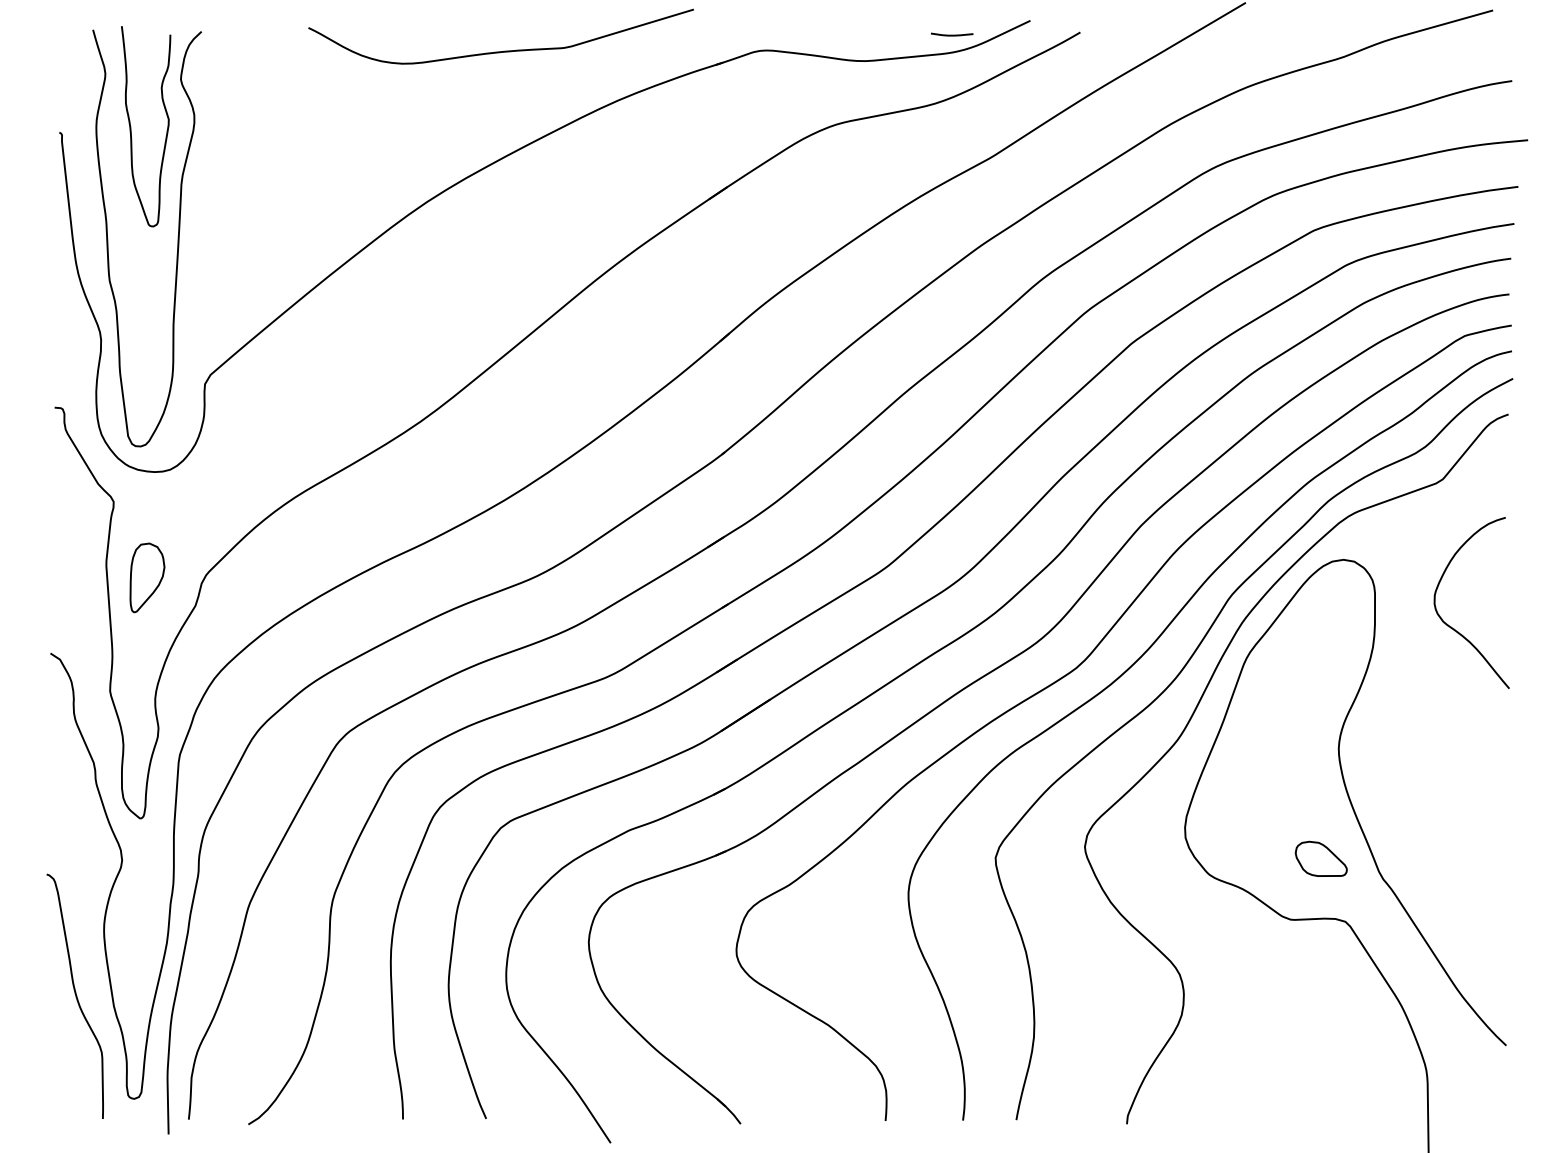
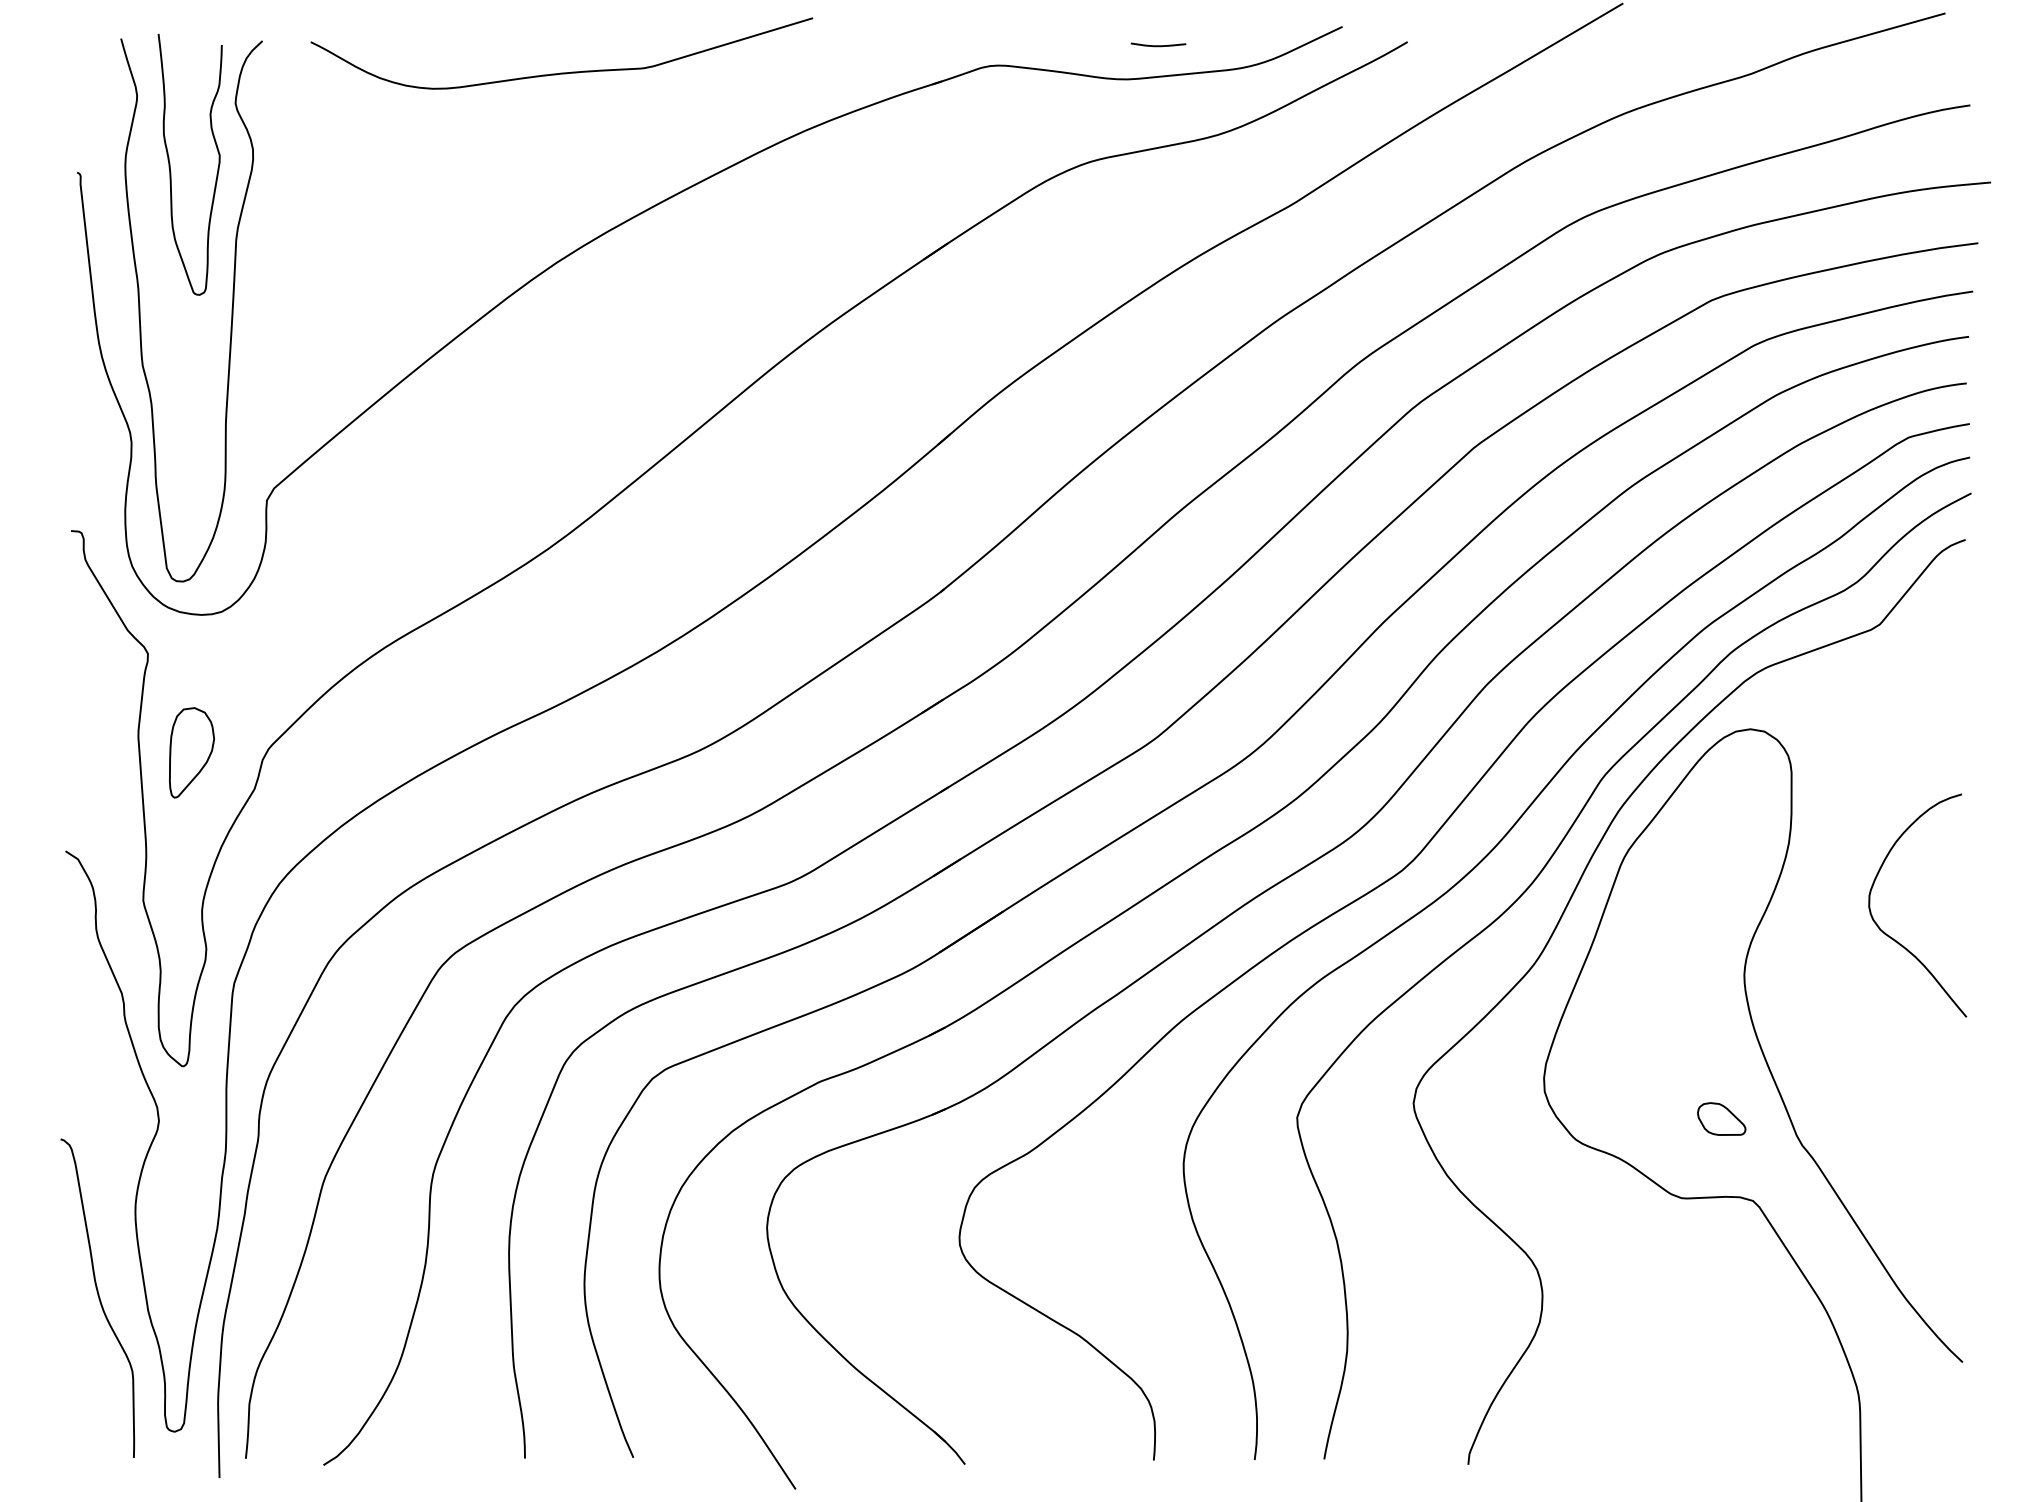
curve: (952, 35) -> (1158, 45), moved
curve: (500, 51) -> (561, 72), moved
curve: (1454, 629) -> (1895, 939), moved
part: (1321, 858) -> (1721, 1118), size x0.71

